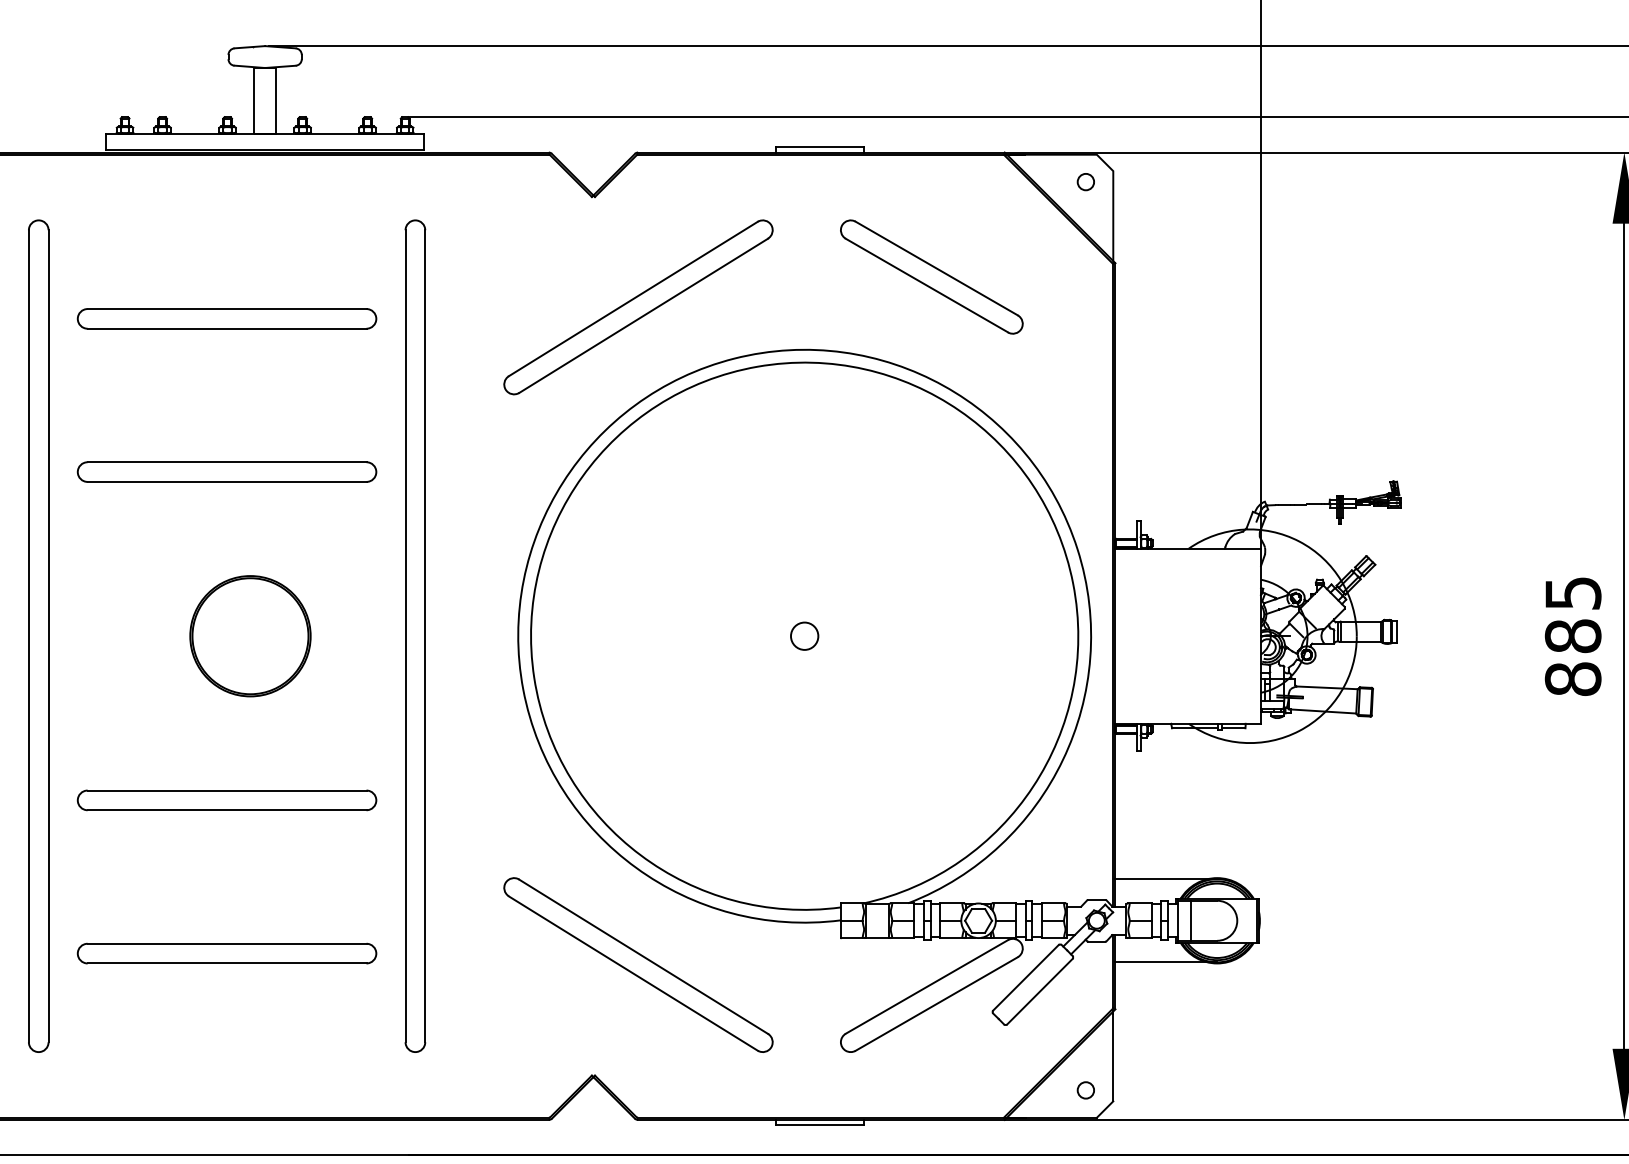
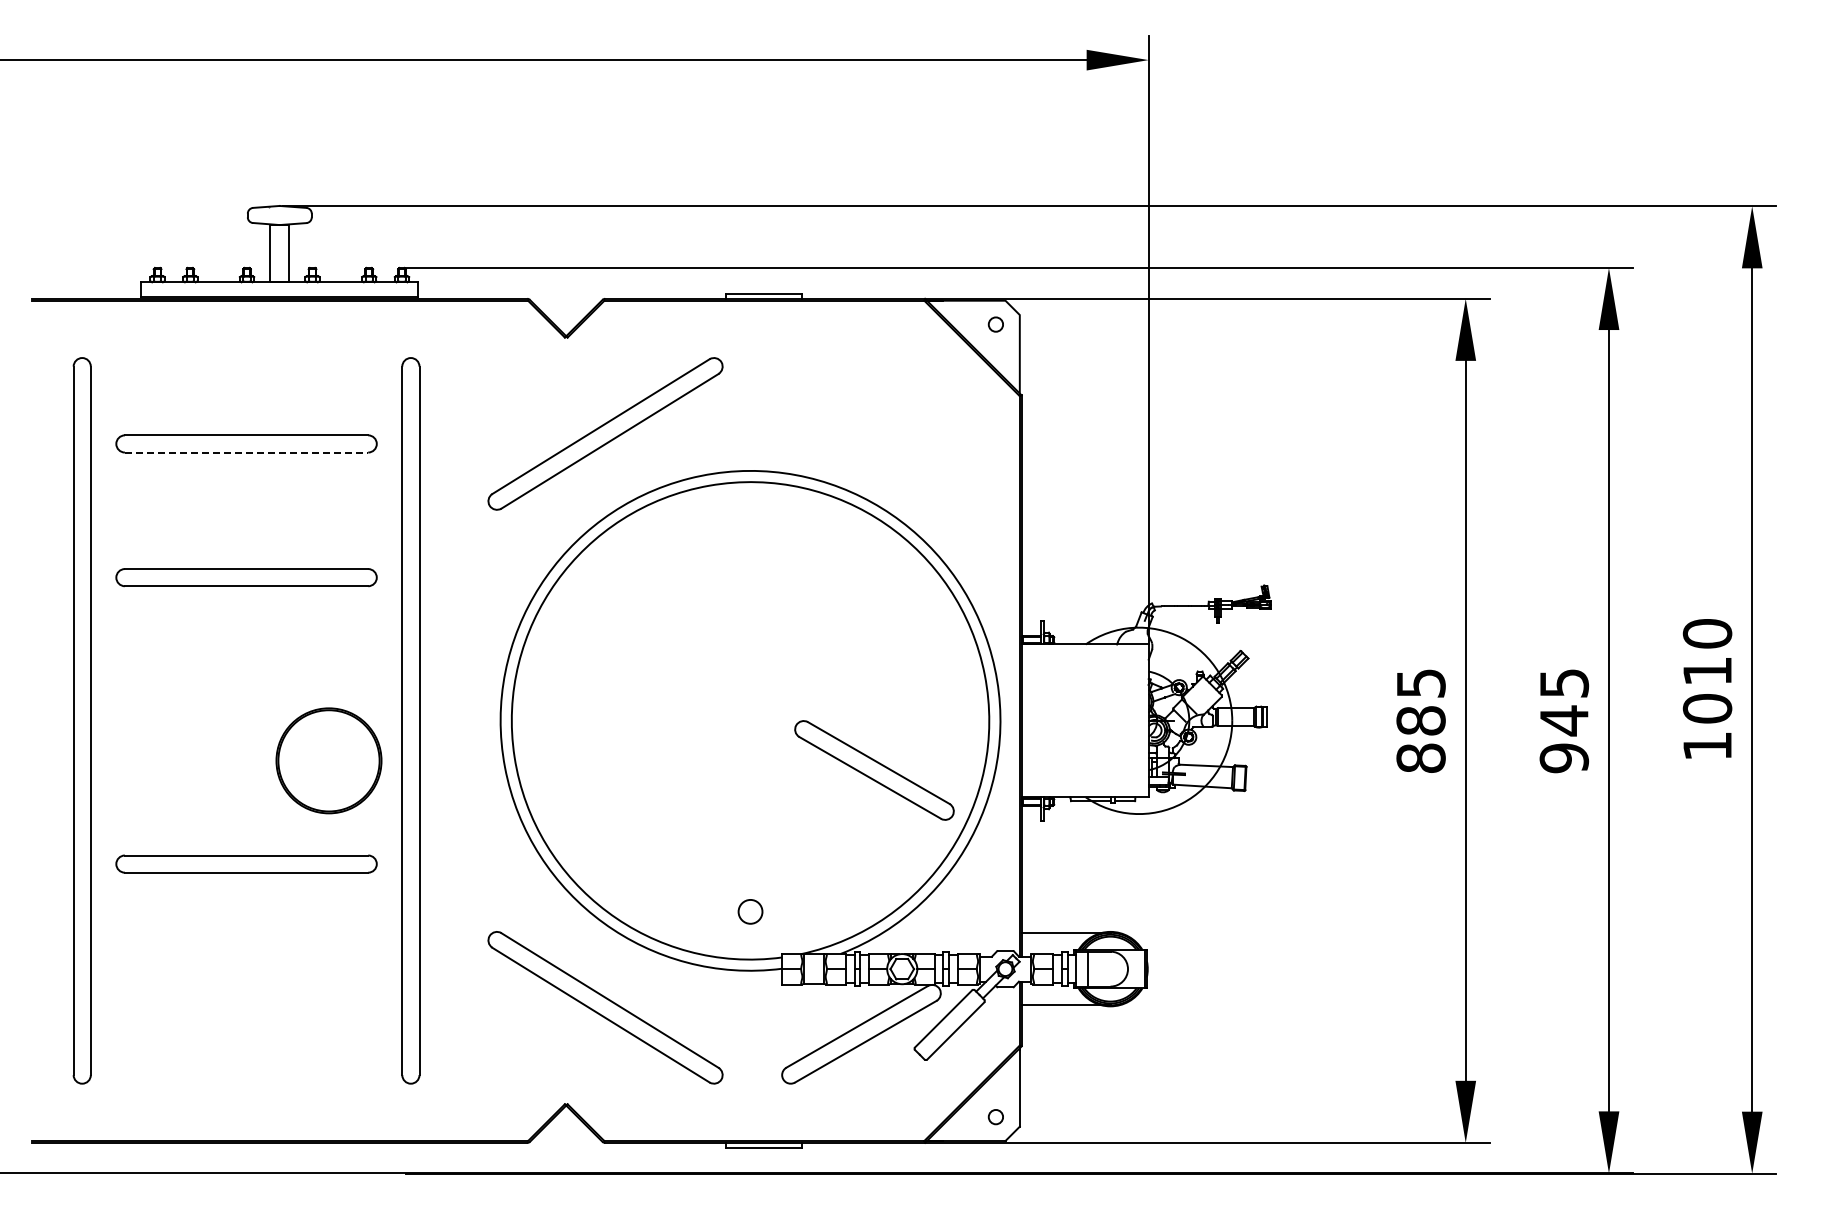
part: (931, 277) -> (874, 770), moved
line: (226, 328) -> (246, 452), solid -> dashed
part: (249, 635) -> (328, 760), moved
circle: (804, 635) -> (750, 911), moved
part: (226, 953) -> (246, 997), removed

